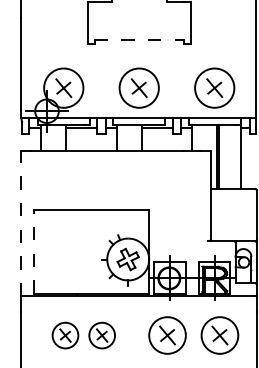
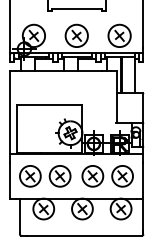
line: (140, 39) -> (77, 8), dashed -> solid
line: (20, 223) -> (9, 112), dashed -> solid
line: (34, 251) -> (17, 128), dashed -> solid
part: (84, 335) -> (45, 176), size x1.43

